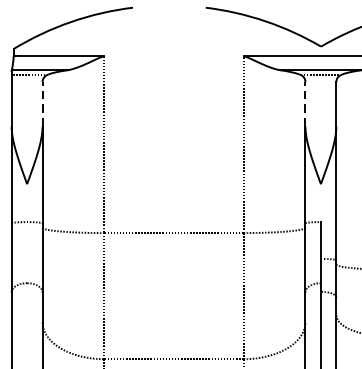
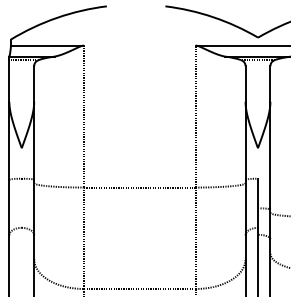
line: (42, 104) -> (34, 84), dashed -> solid
line: (305, 104) -> (245, 84), dashed -> solid

